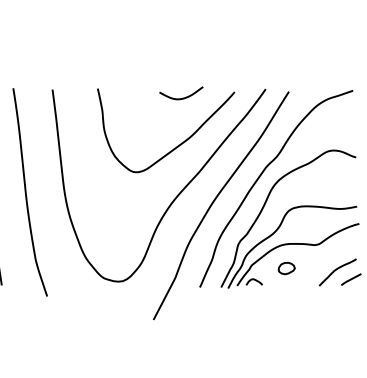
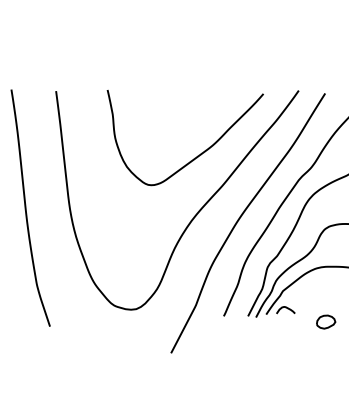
curve: (182, 97) -> (204, 100), removed
part: (286, 268) -> (325, 322), moved

